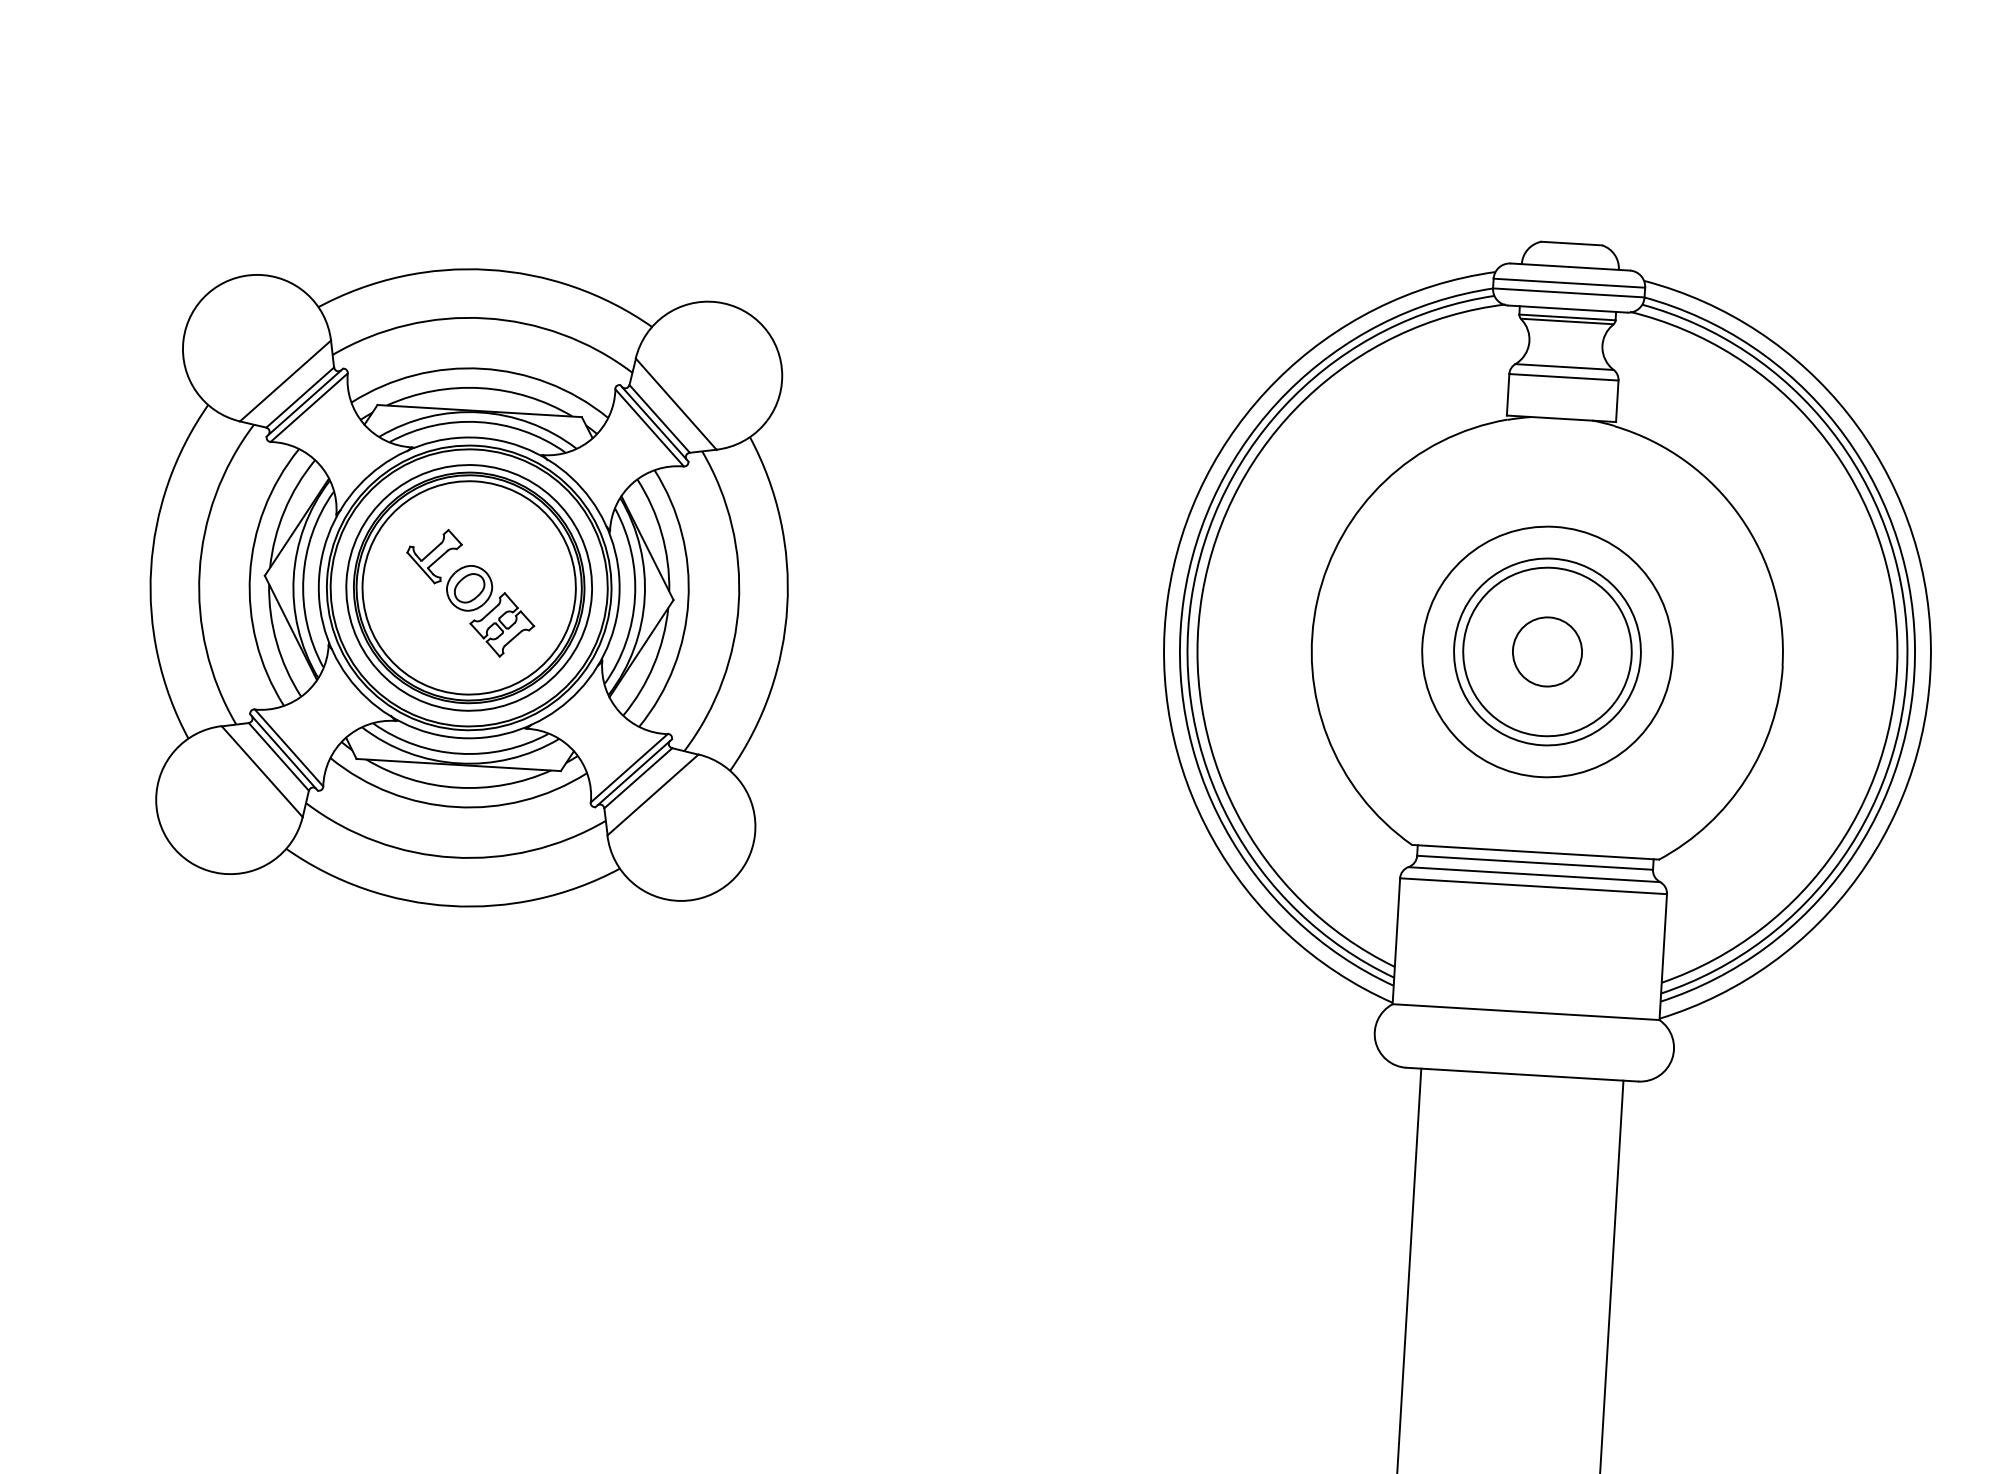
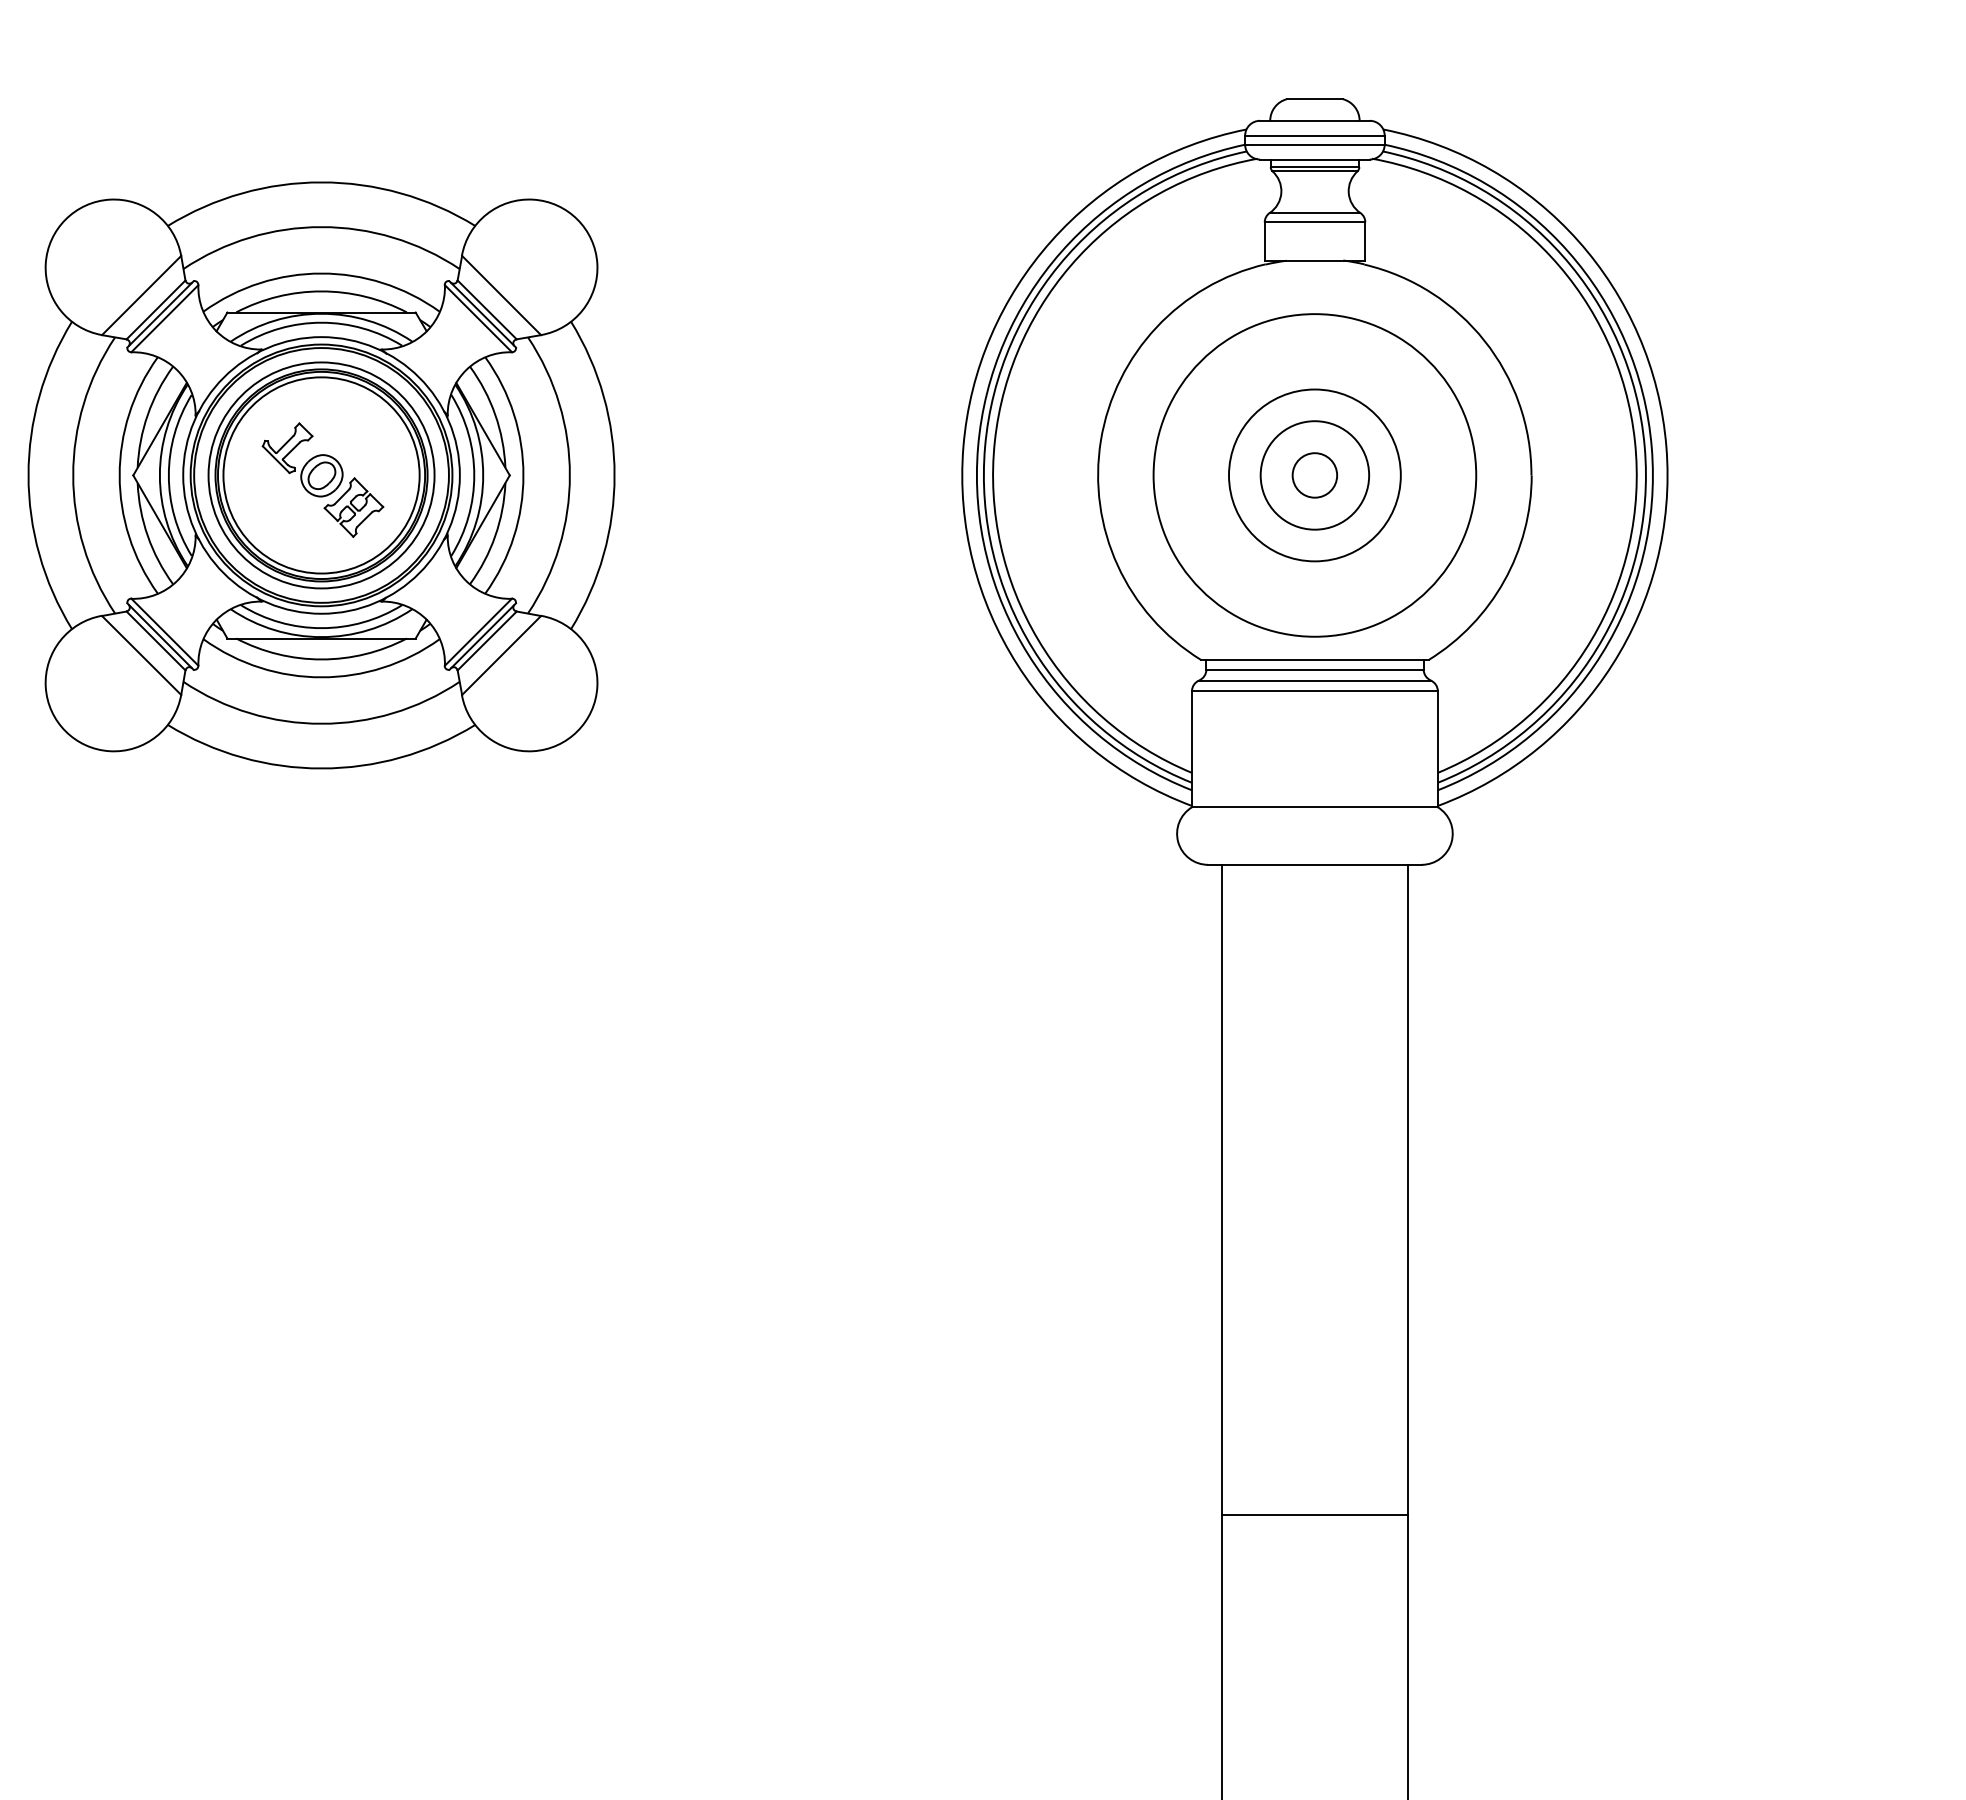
circle: (1547, 650) -> (1314, 474), size x0.7
circle: (1547, 652) -> (1314, 475), size x0.7
circle: (1547, 652) -> (1314, 475), size x1.4

